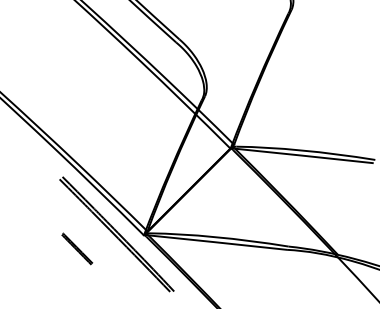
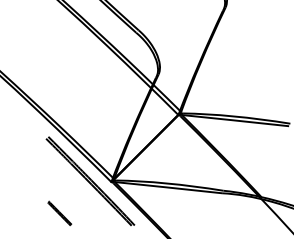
line: (77, 248) -> (59, 213), moved

